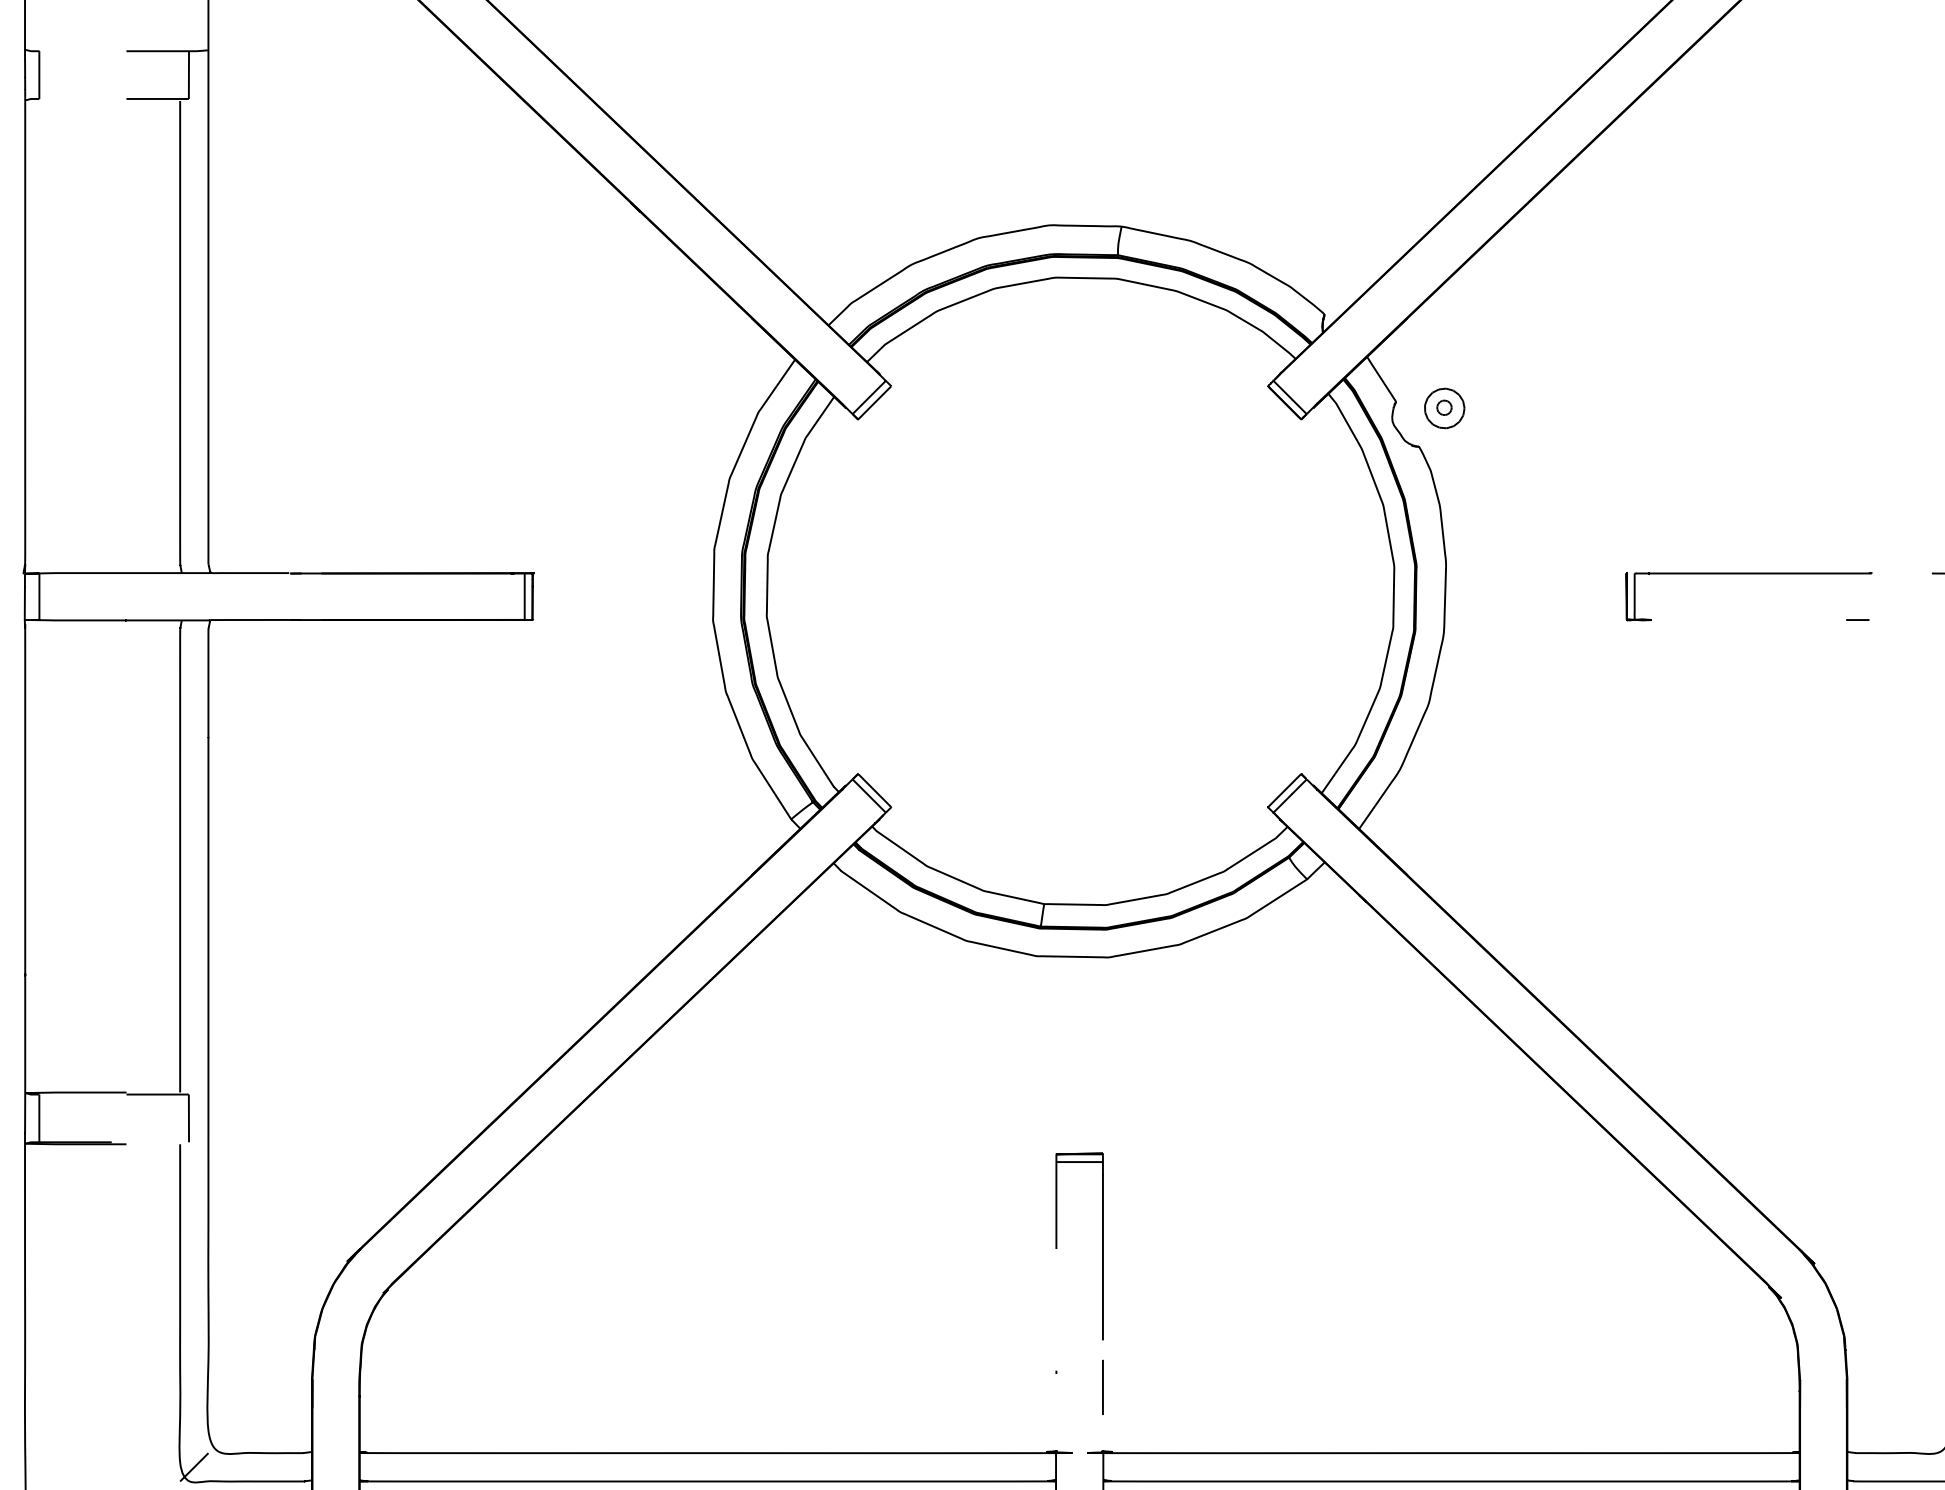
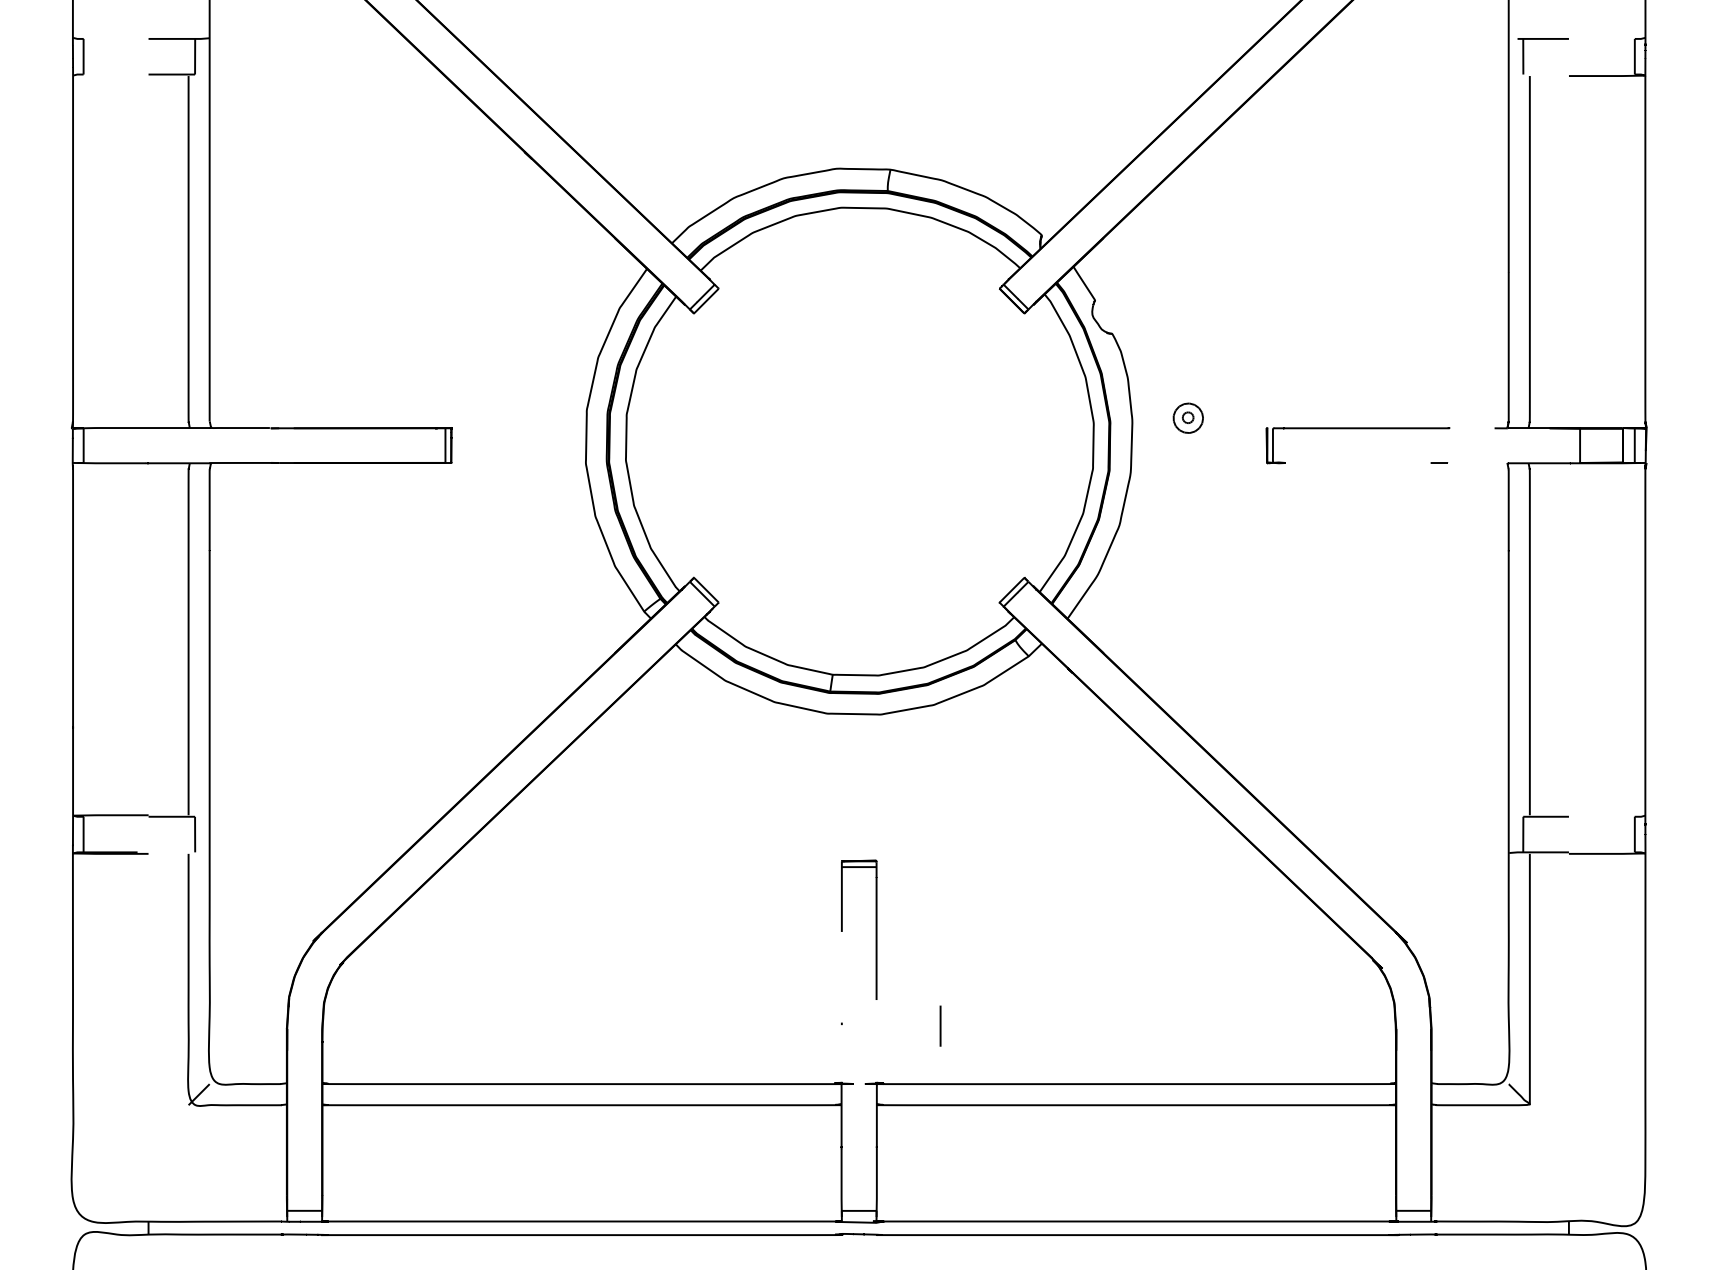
part: (1443, 407) -> (1187, 417), moved
line: (1102, 1386) -> (940, 1025), moved

